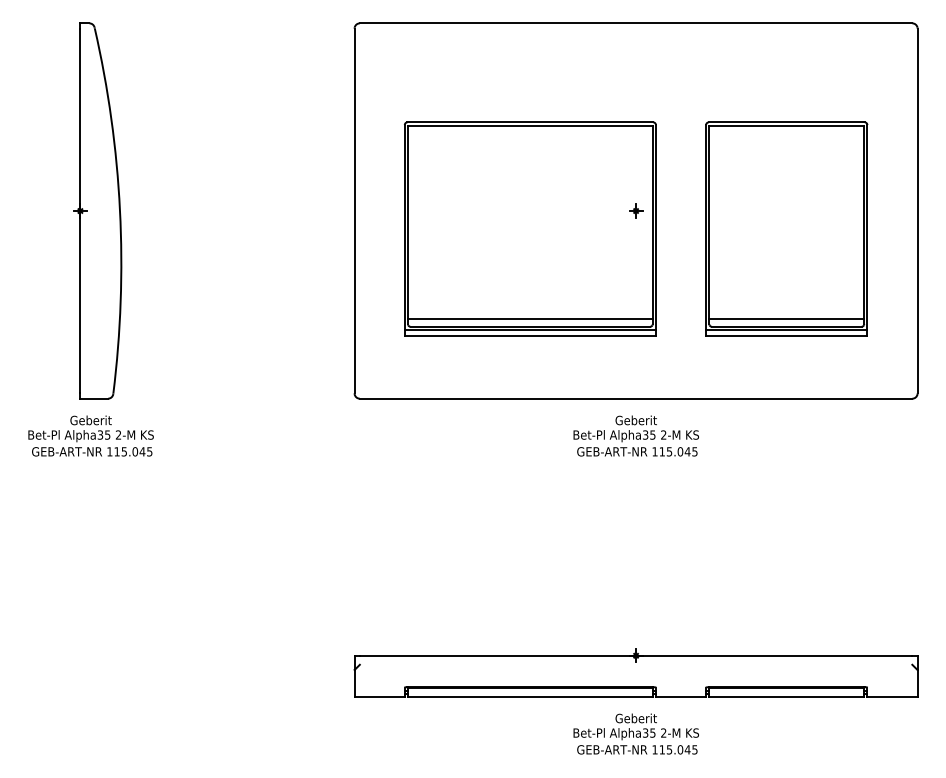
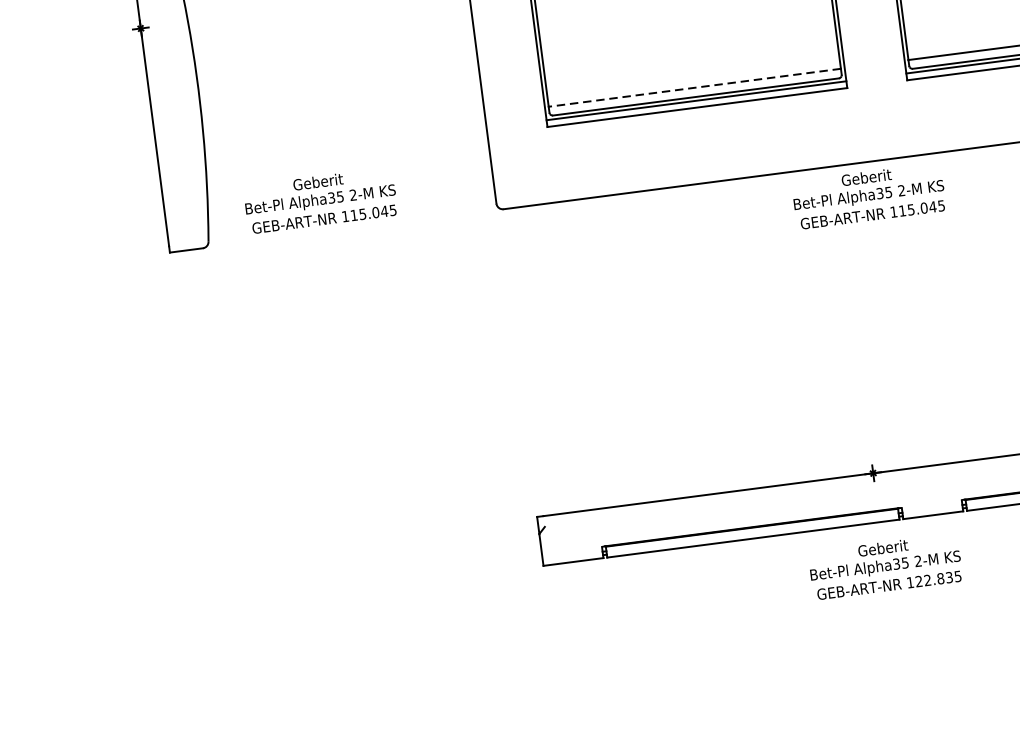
line: (529, 319) -> (693, 88), solid -> dashed
text: (90, 435) -> (319, 200), moved
text: (635, 435) -> (868, 195), moved
text: (674, 749) -> (933, 579), 115.045 -> 122.835

